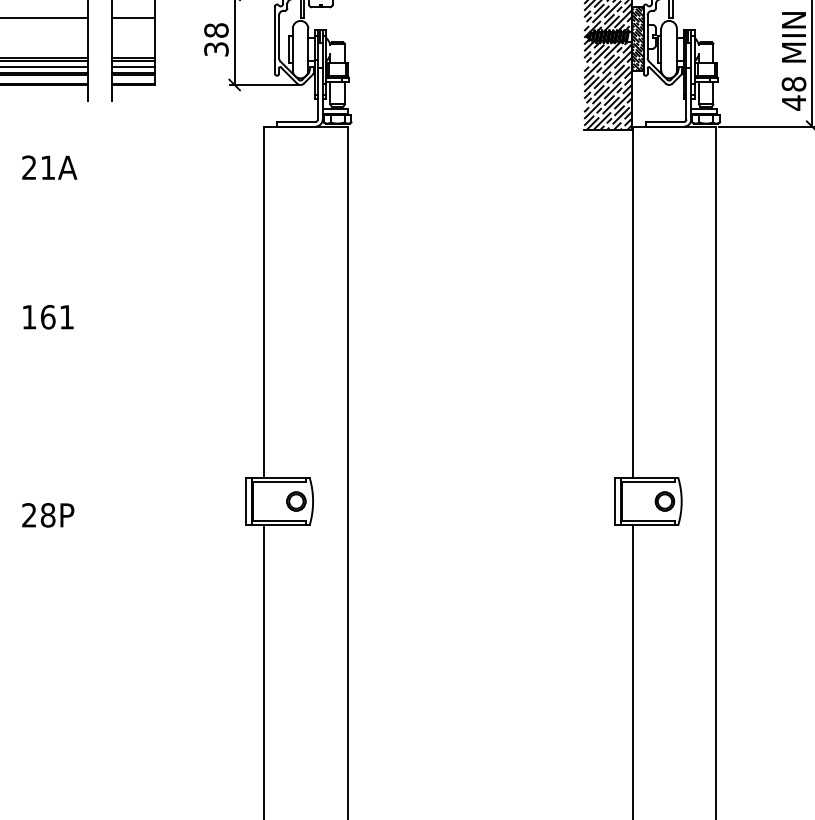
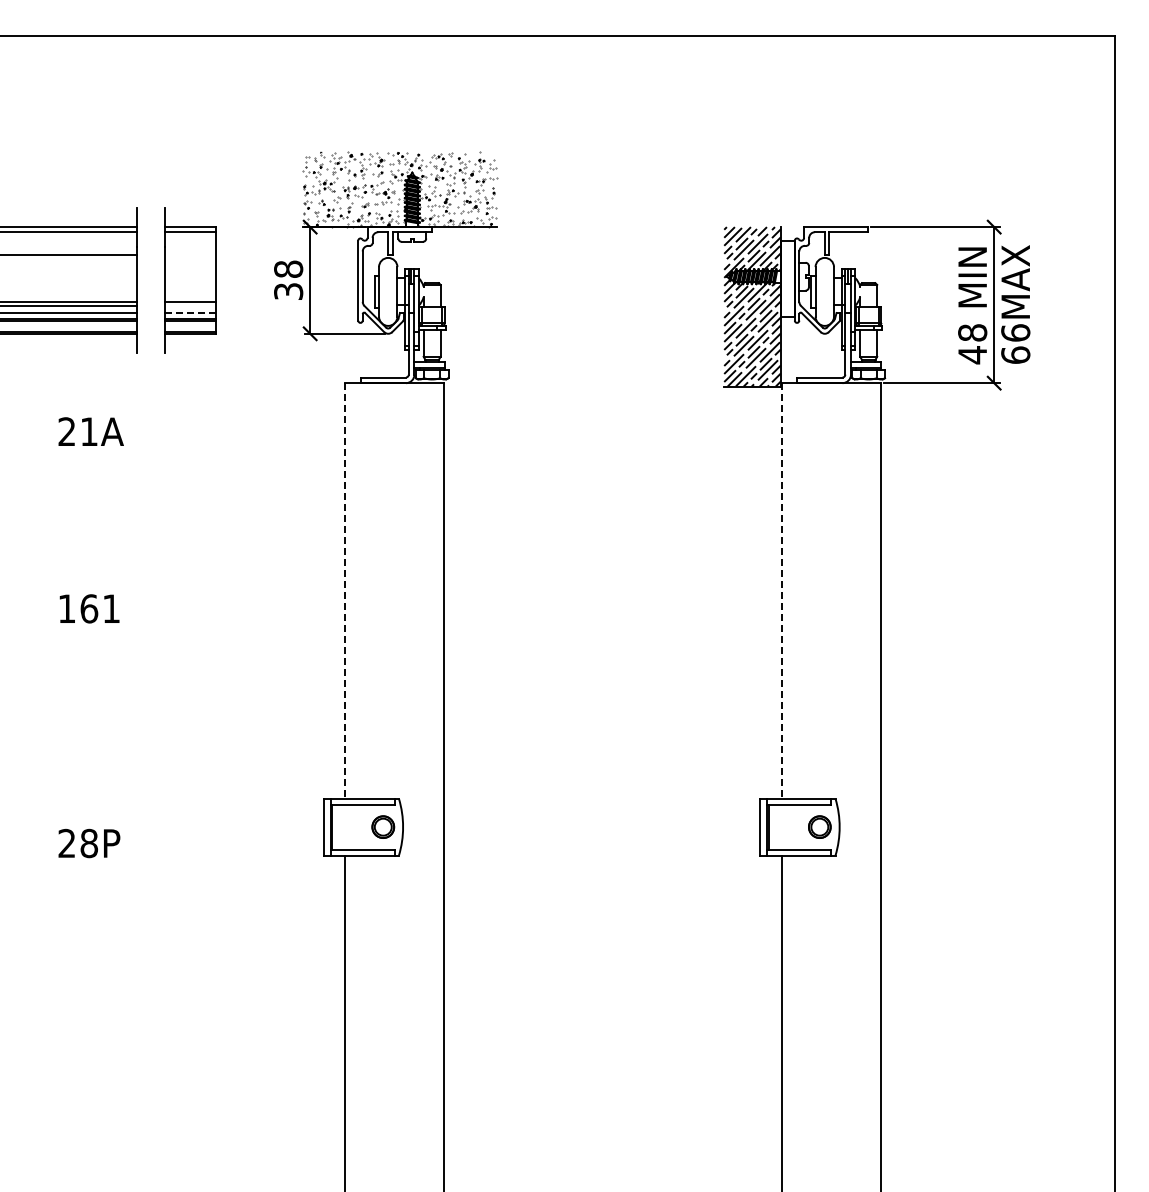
line: (132, 18) -> (189, 254), removed
hatch: (637, 39) -> (787, 279), removed
line: (132, 61) -> (189, 305), removed
line: (132, 67) -> (189, 312), solid -> dashed
line: (264, 302) -> (345, 591), solid -> dashed
line: (632, 302) -> (781, 591), solid -> dashed

